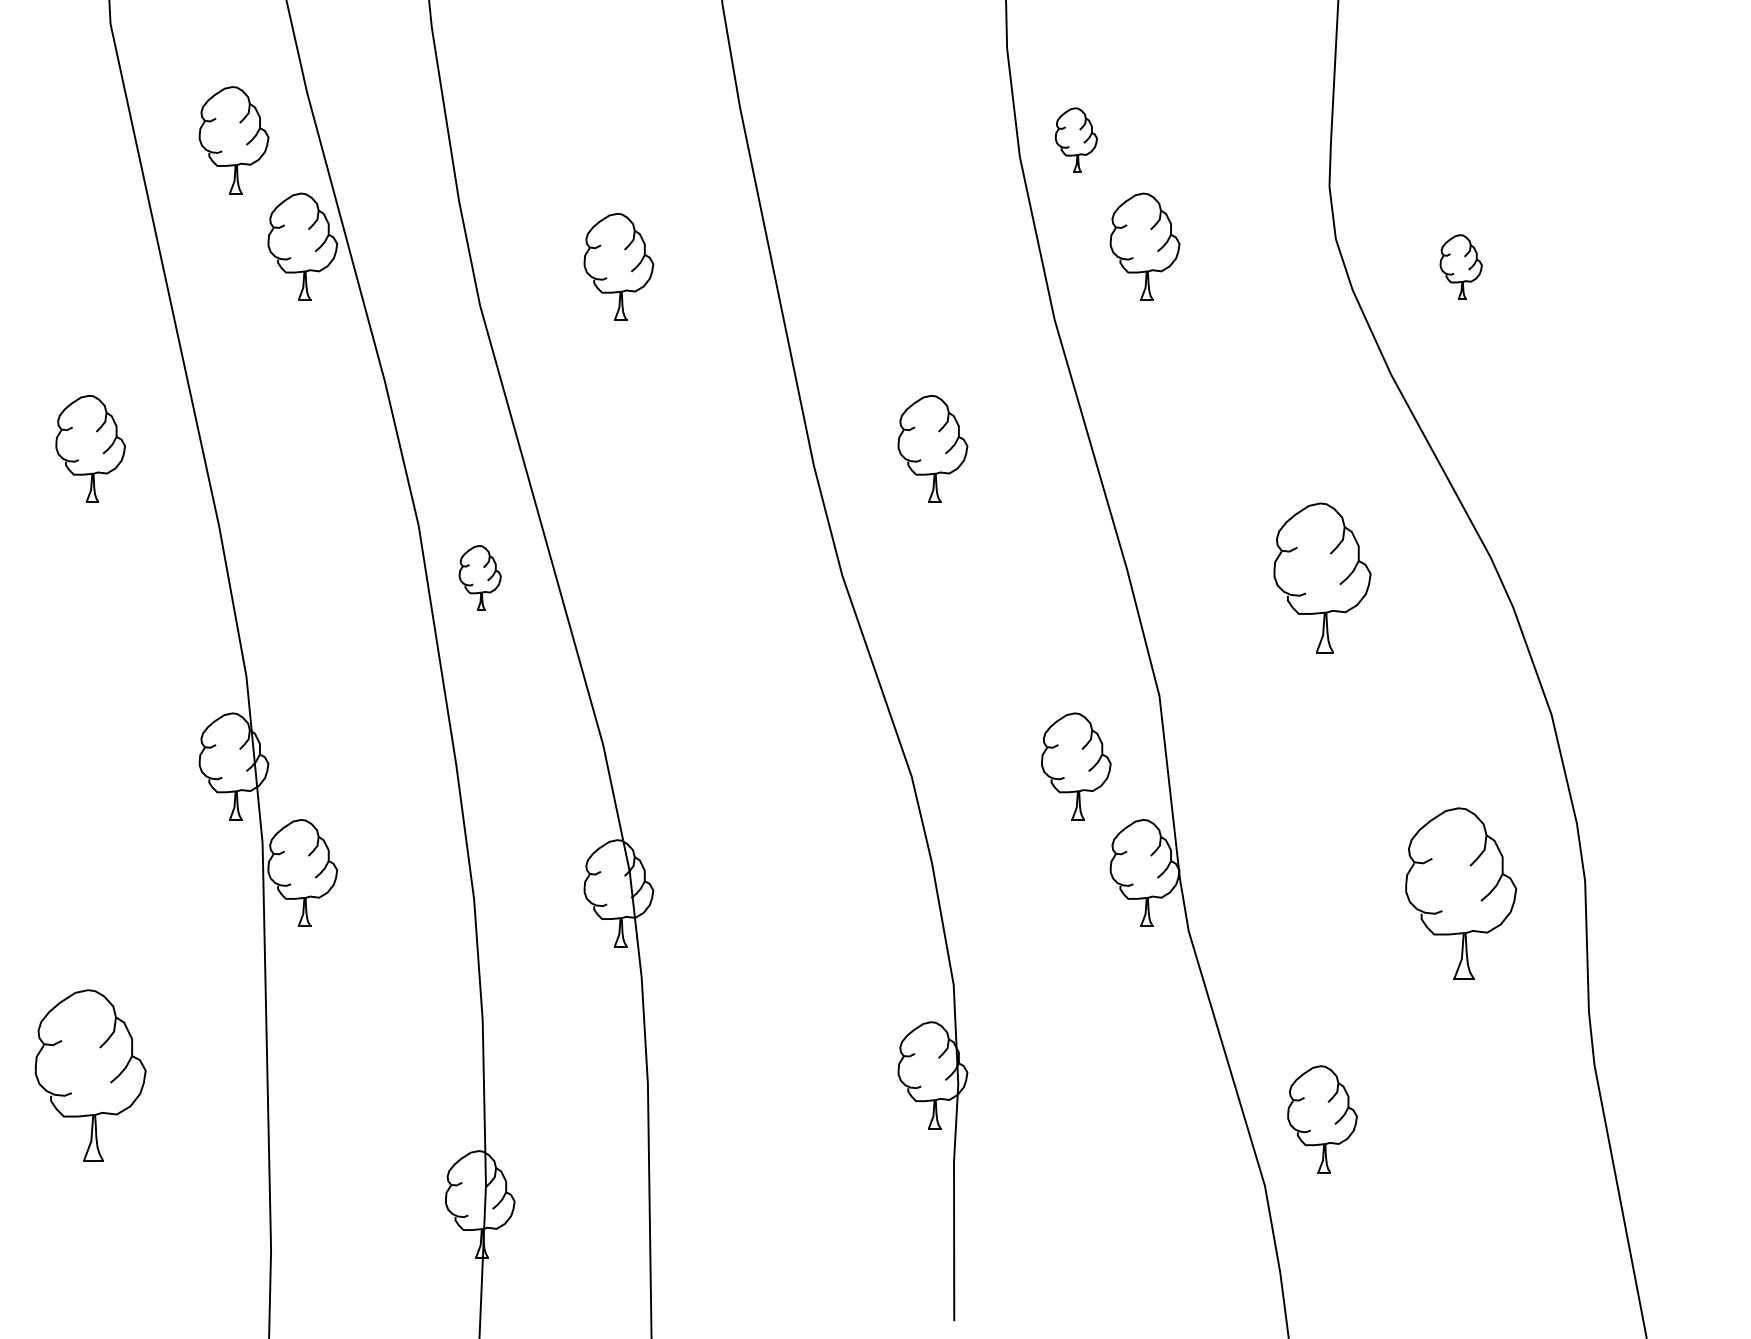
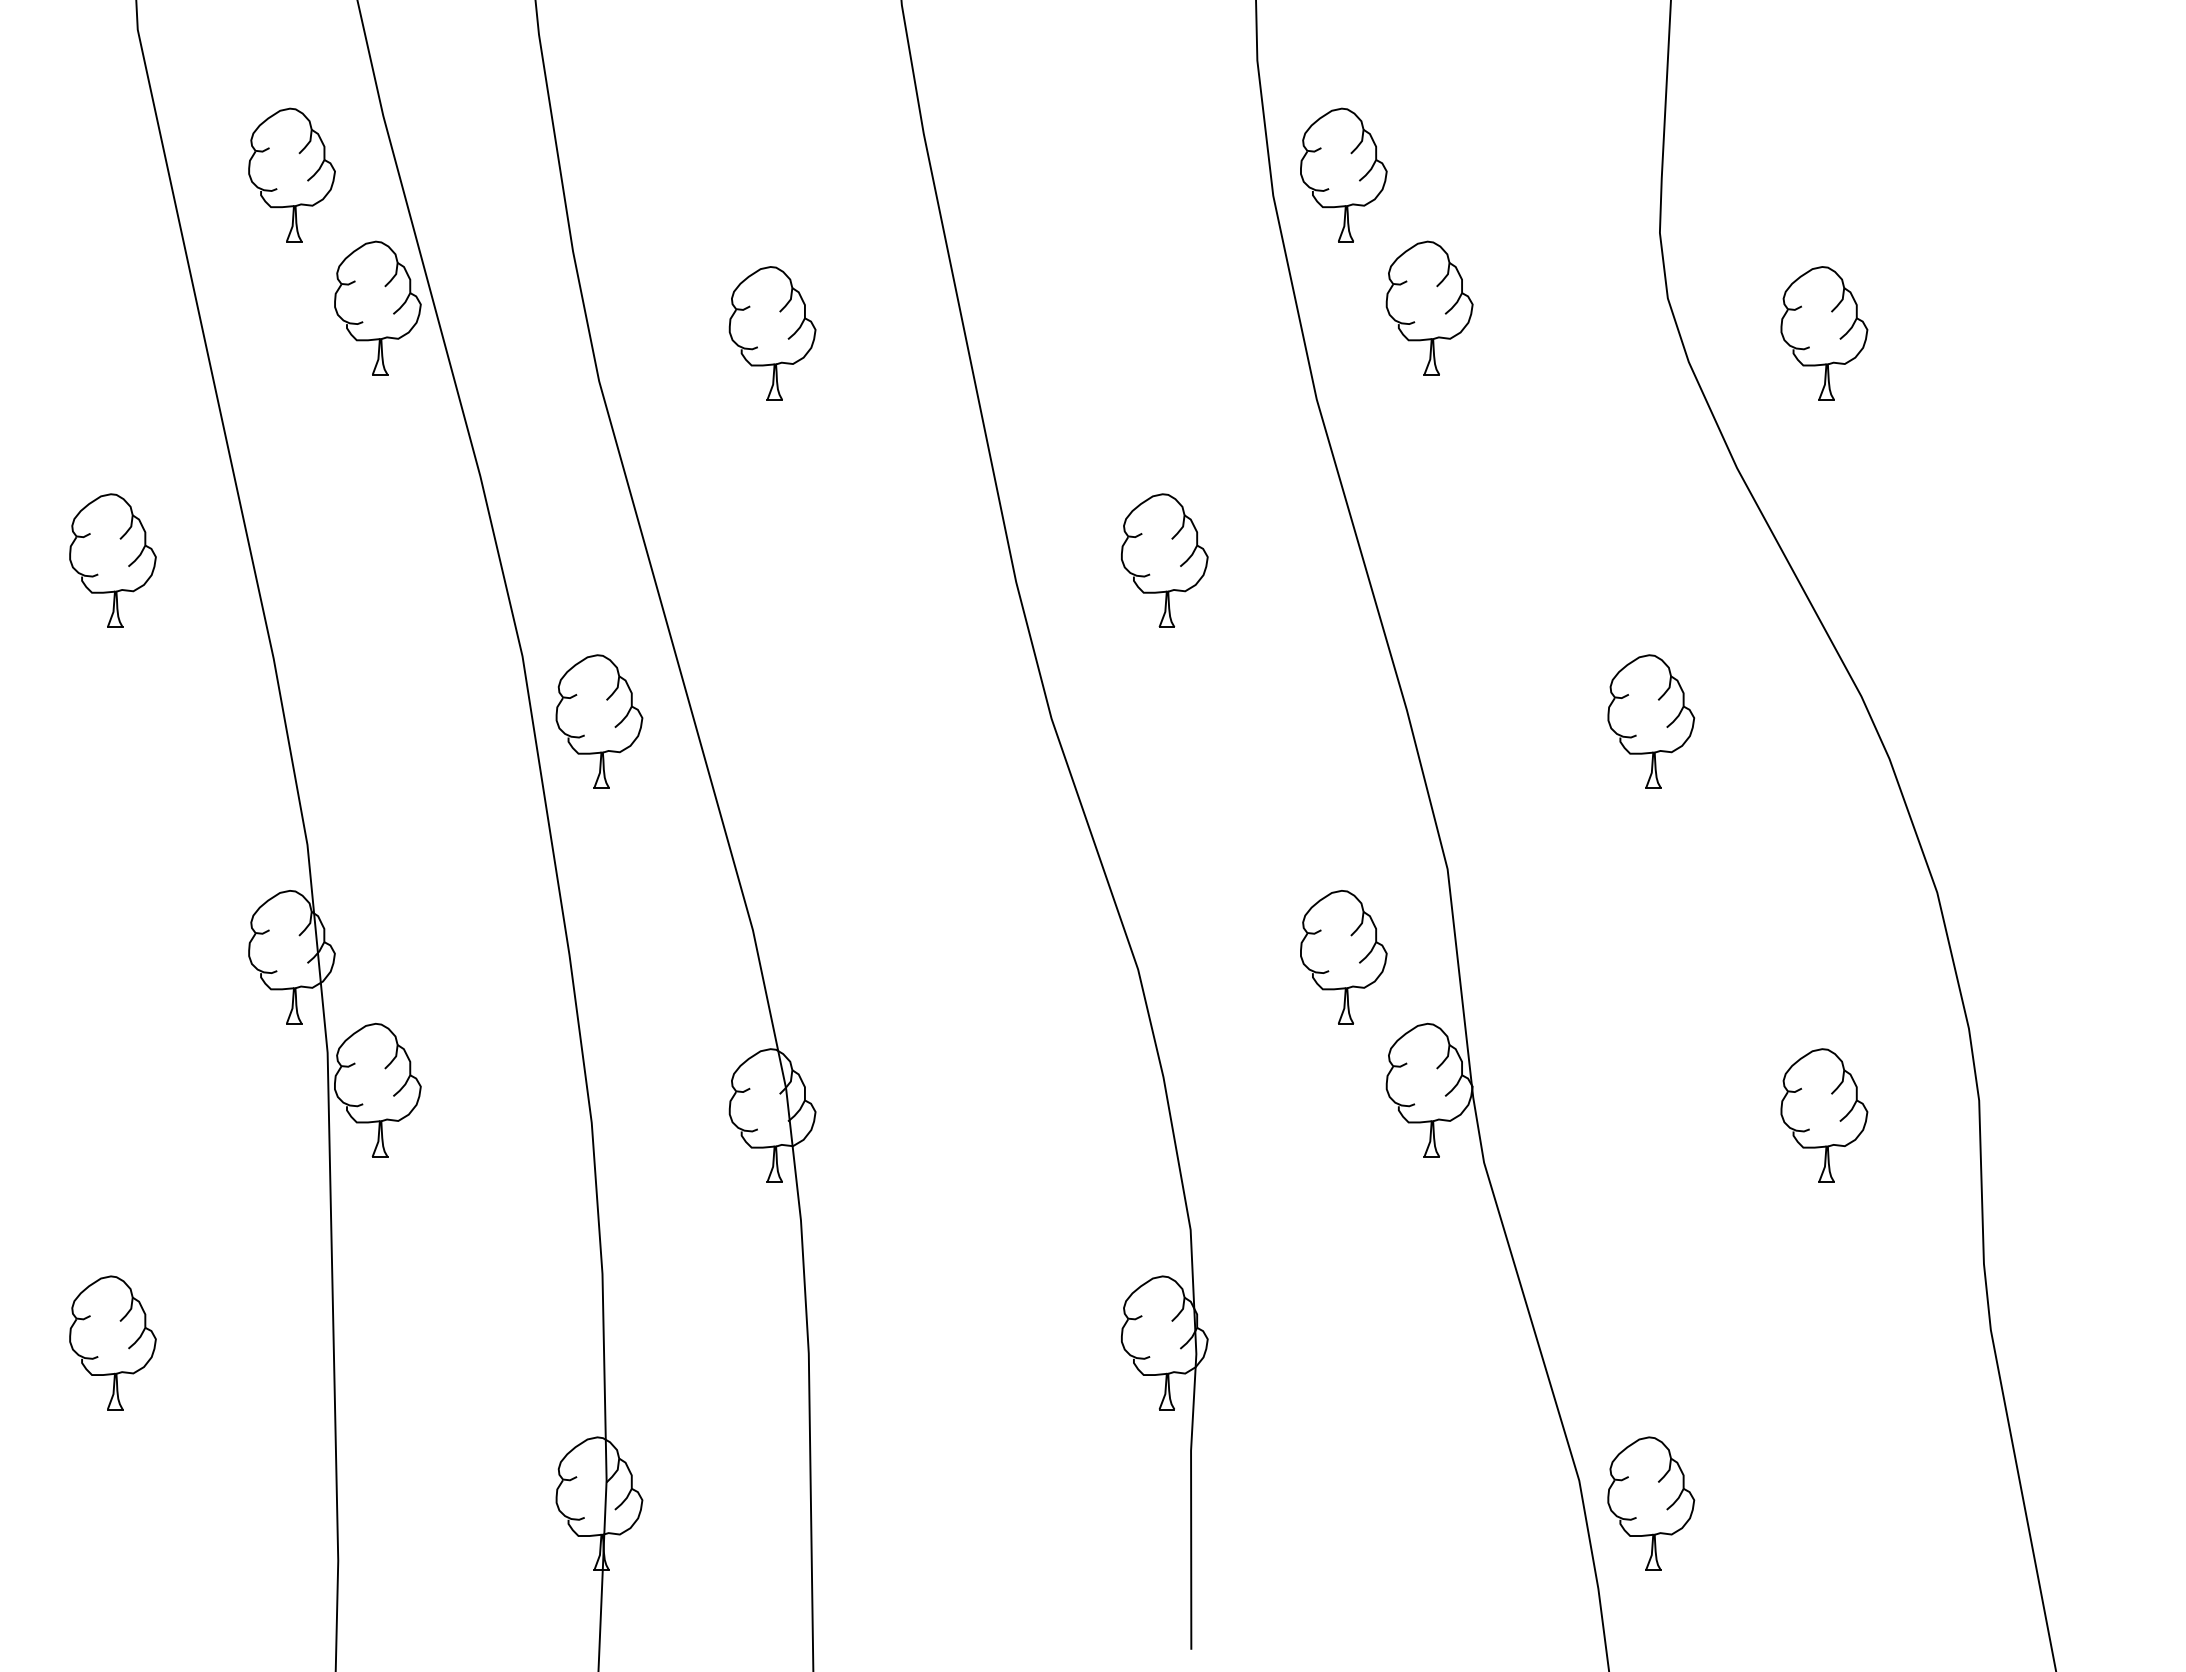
part: (1076, 139) -> (1343, 174), size x1.67
part: (1461, 267) -> (1824, 333), size x1.67
part: (480, 577) -> (599, 721), size x1.67
part: (1322, 577) -> (1651, 721), size x0.71
part: (1461, 893) -> (1824, 1115), size x0.62
part: (90, 1075) -> (112, 1342), size x0.62
part: (1322, 1119) -> (1651, 1503), moved

